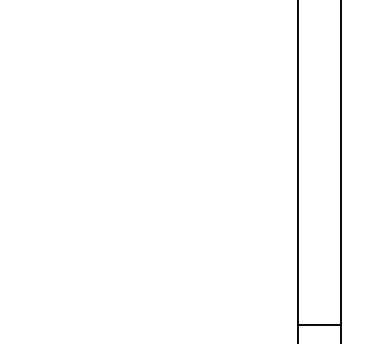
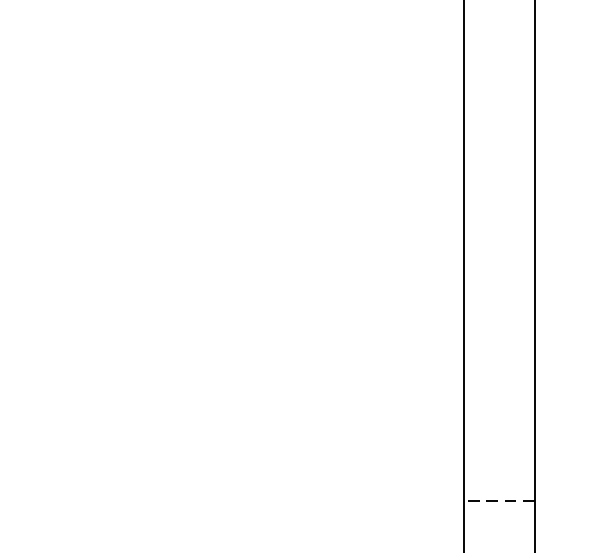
line: (319, 325) -> (499, 501), solid -> dashed

